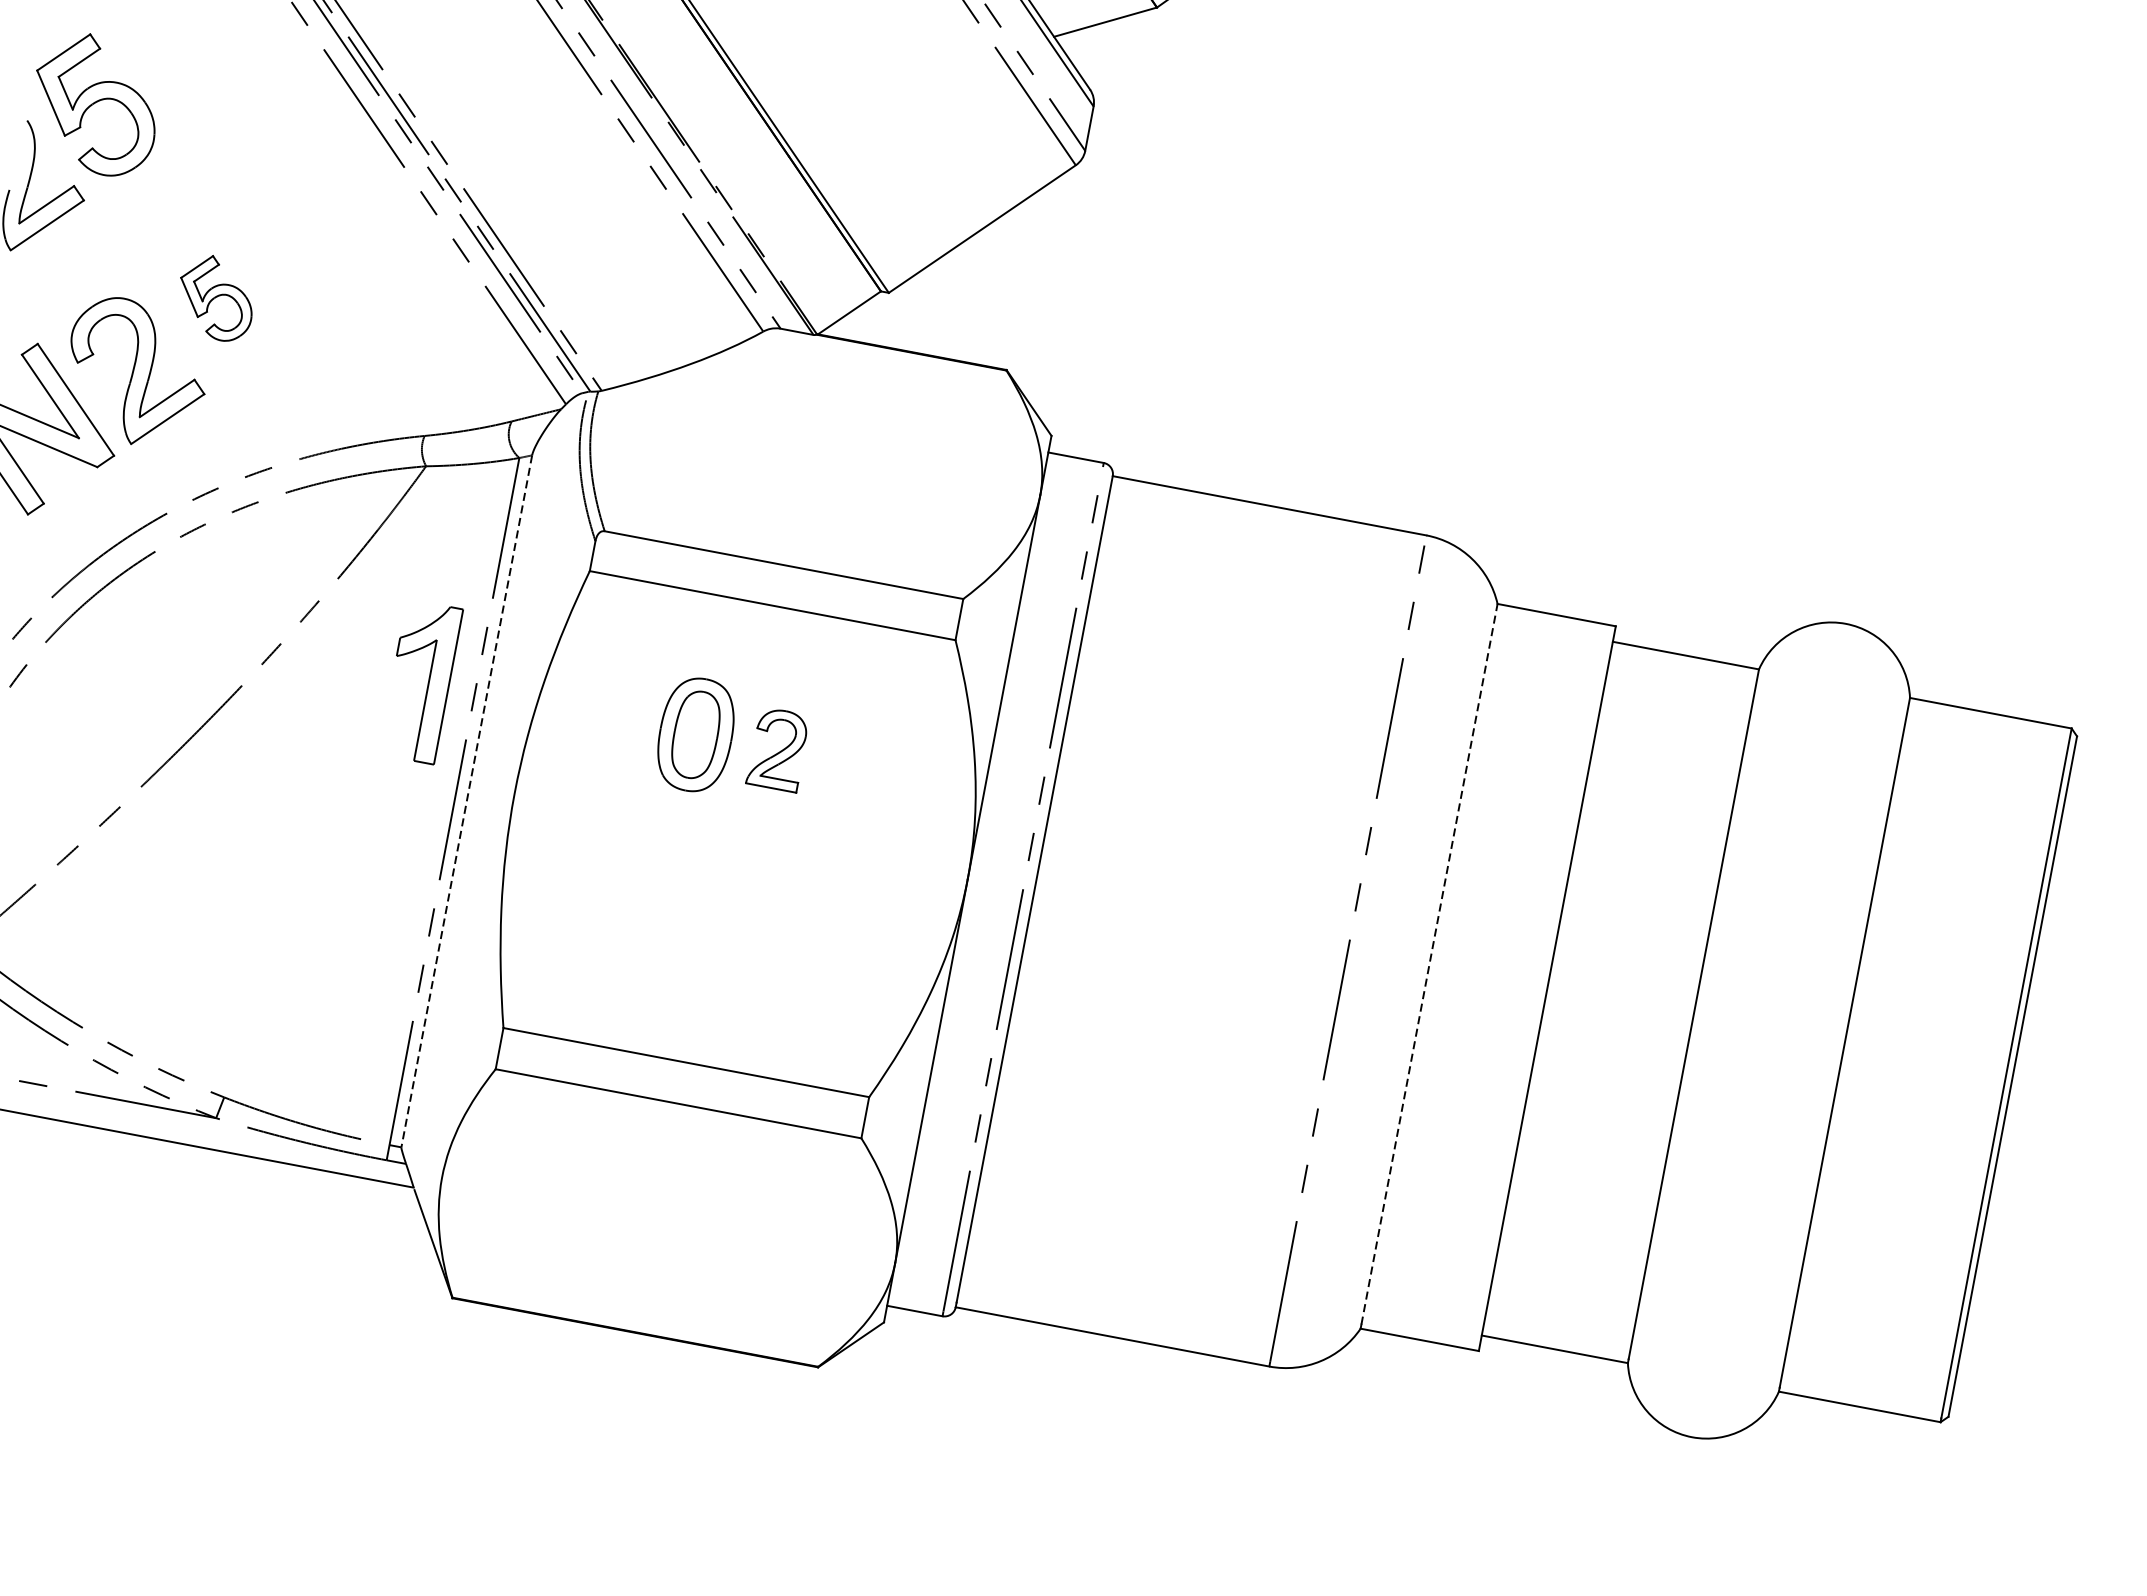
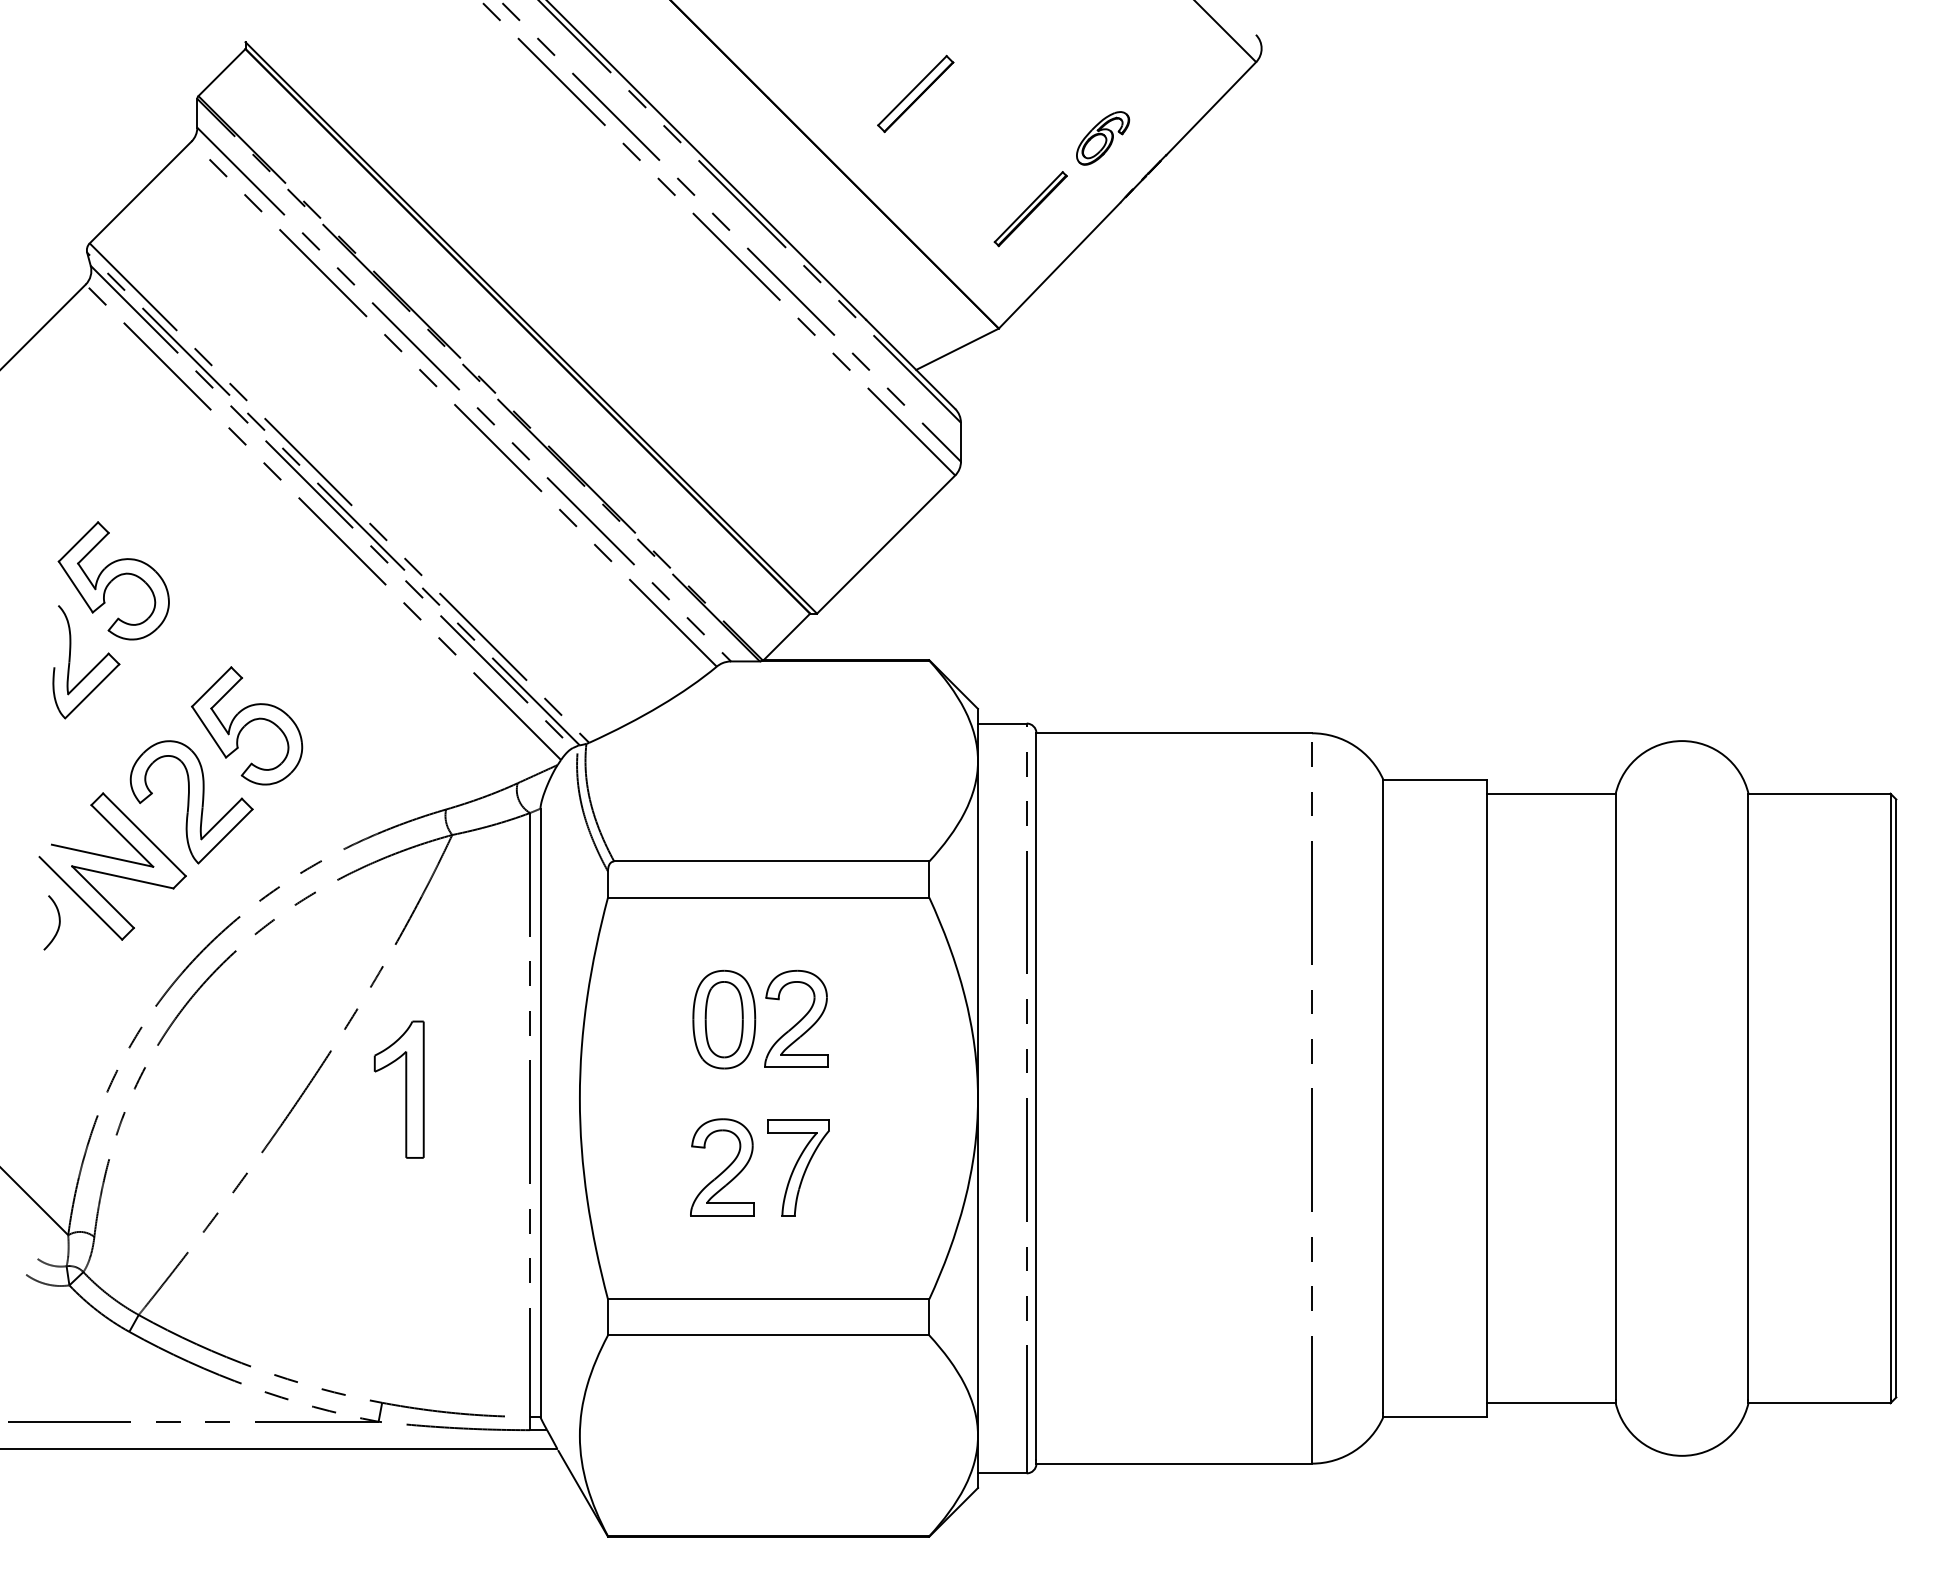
part: (216, 297) -> (247, 725), size x1.67
part: (427, 682) -> (405, 1089), moved
part: (778, 749) -> (796, 1018), size x1.43
line: (466, 802) -> (540, 1113), dashed -> solid
part: (662, 902) -> (722, 1167), added
part: (748, 919) -> (798, 1167), added
line: (1429, 964) -> (1383, 1096), dashed -> solid

